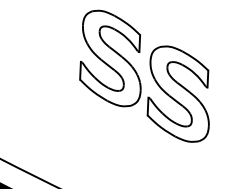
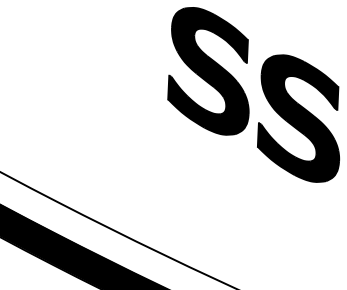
fill: (110, 58) -> (208, 71), added
fill: (178, 94) -> (298, 118), added

